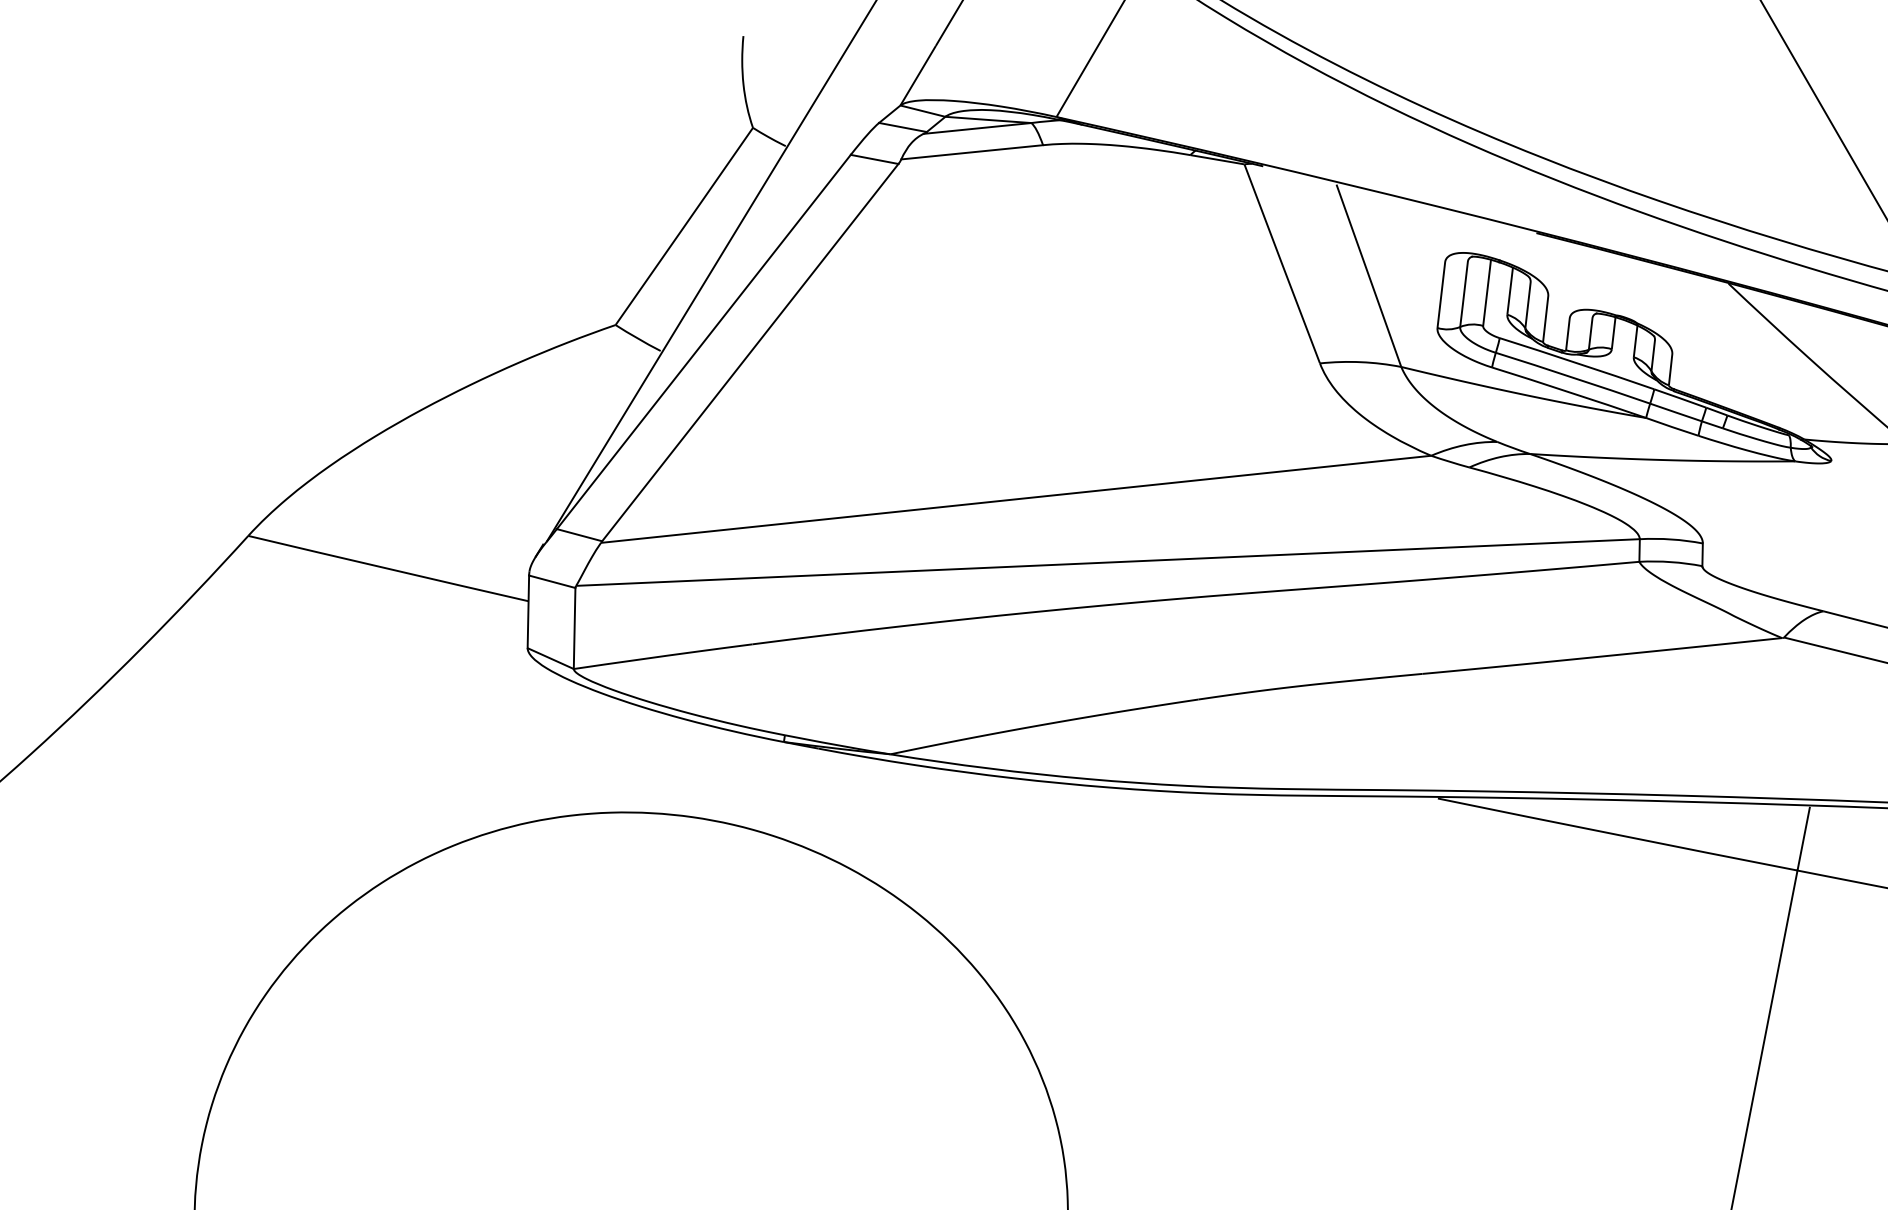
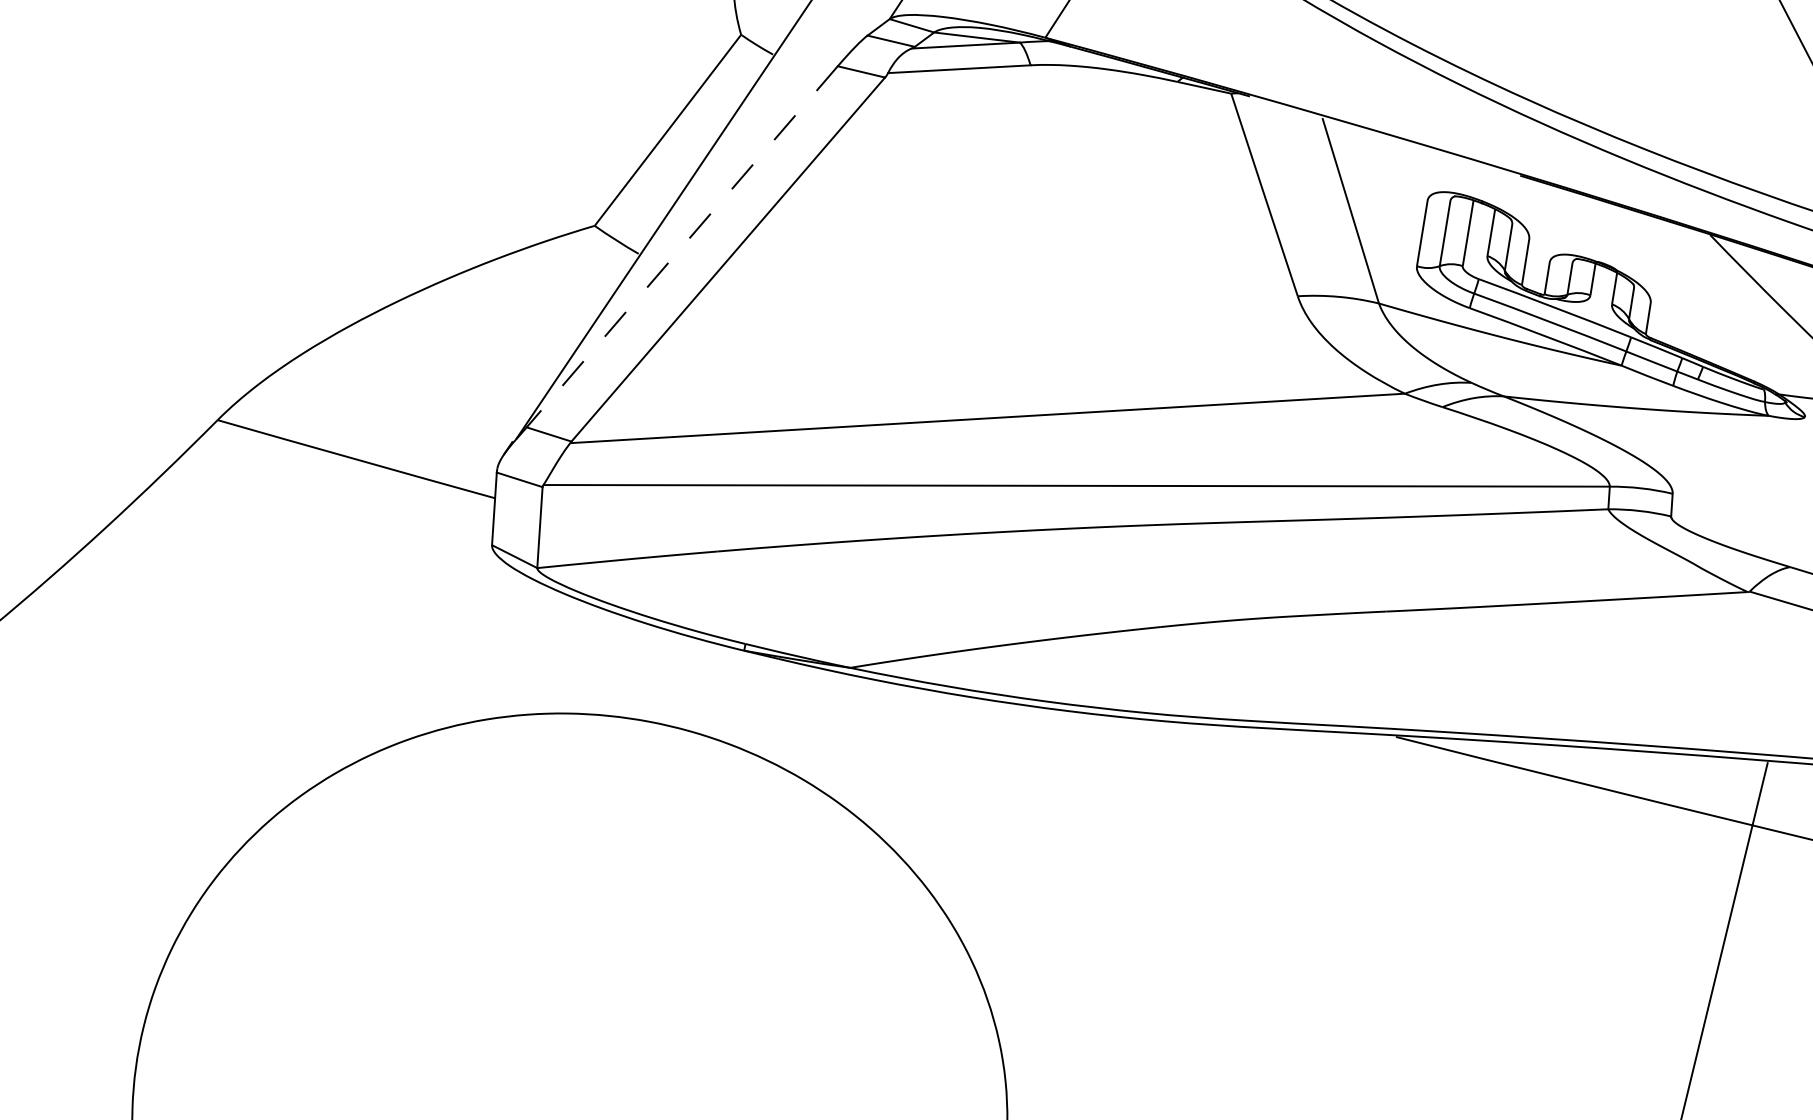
line: (703, 342) -> (681, 247), solid -> dashed

